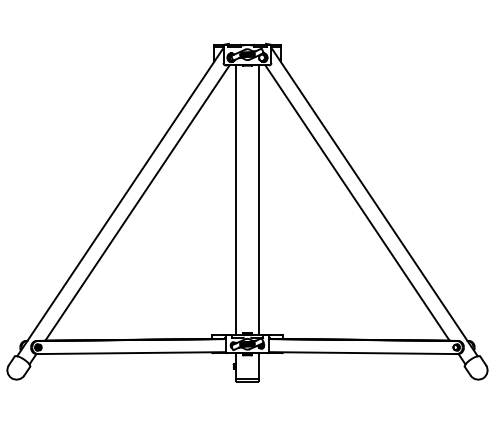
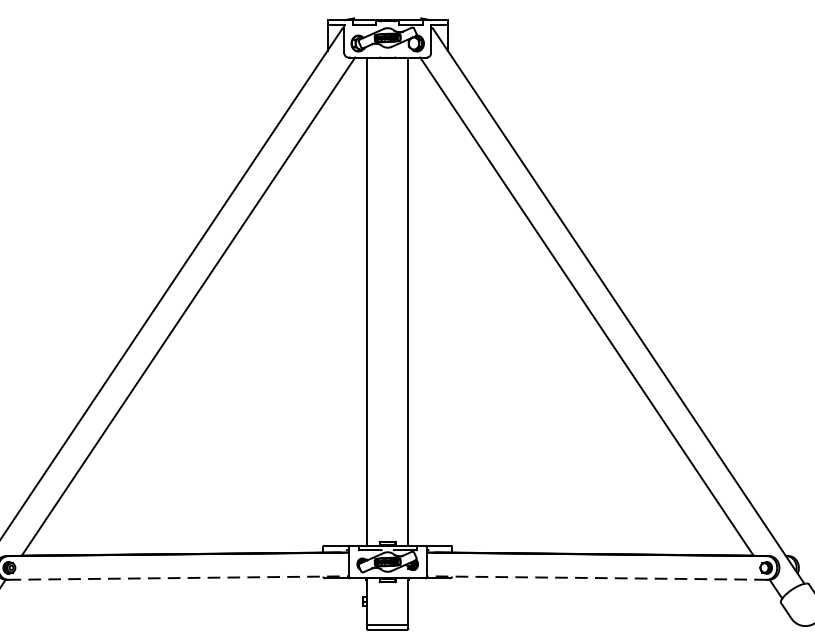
line: (131, 353) -> (177, 578), solid -> dashed
line: (363, 353) -> (597, 578), solid -> dashed

